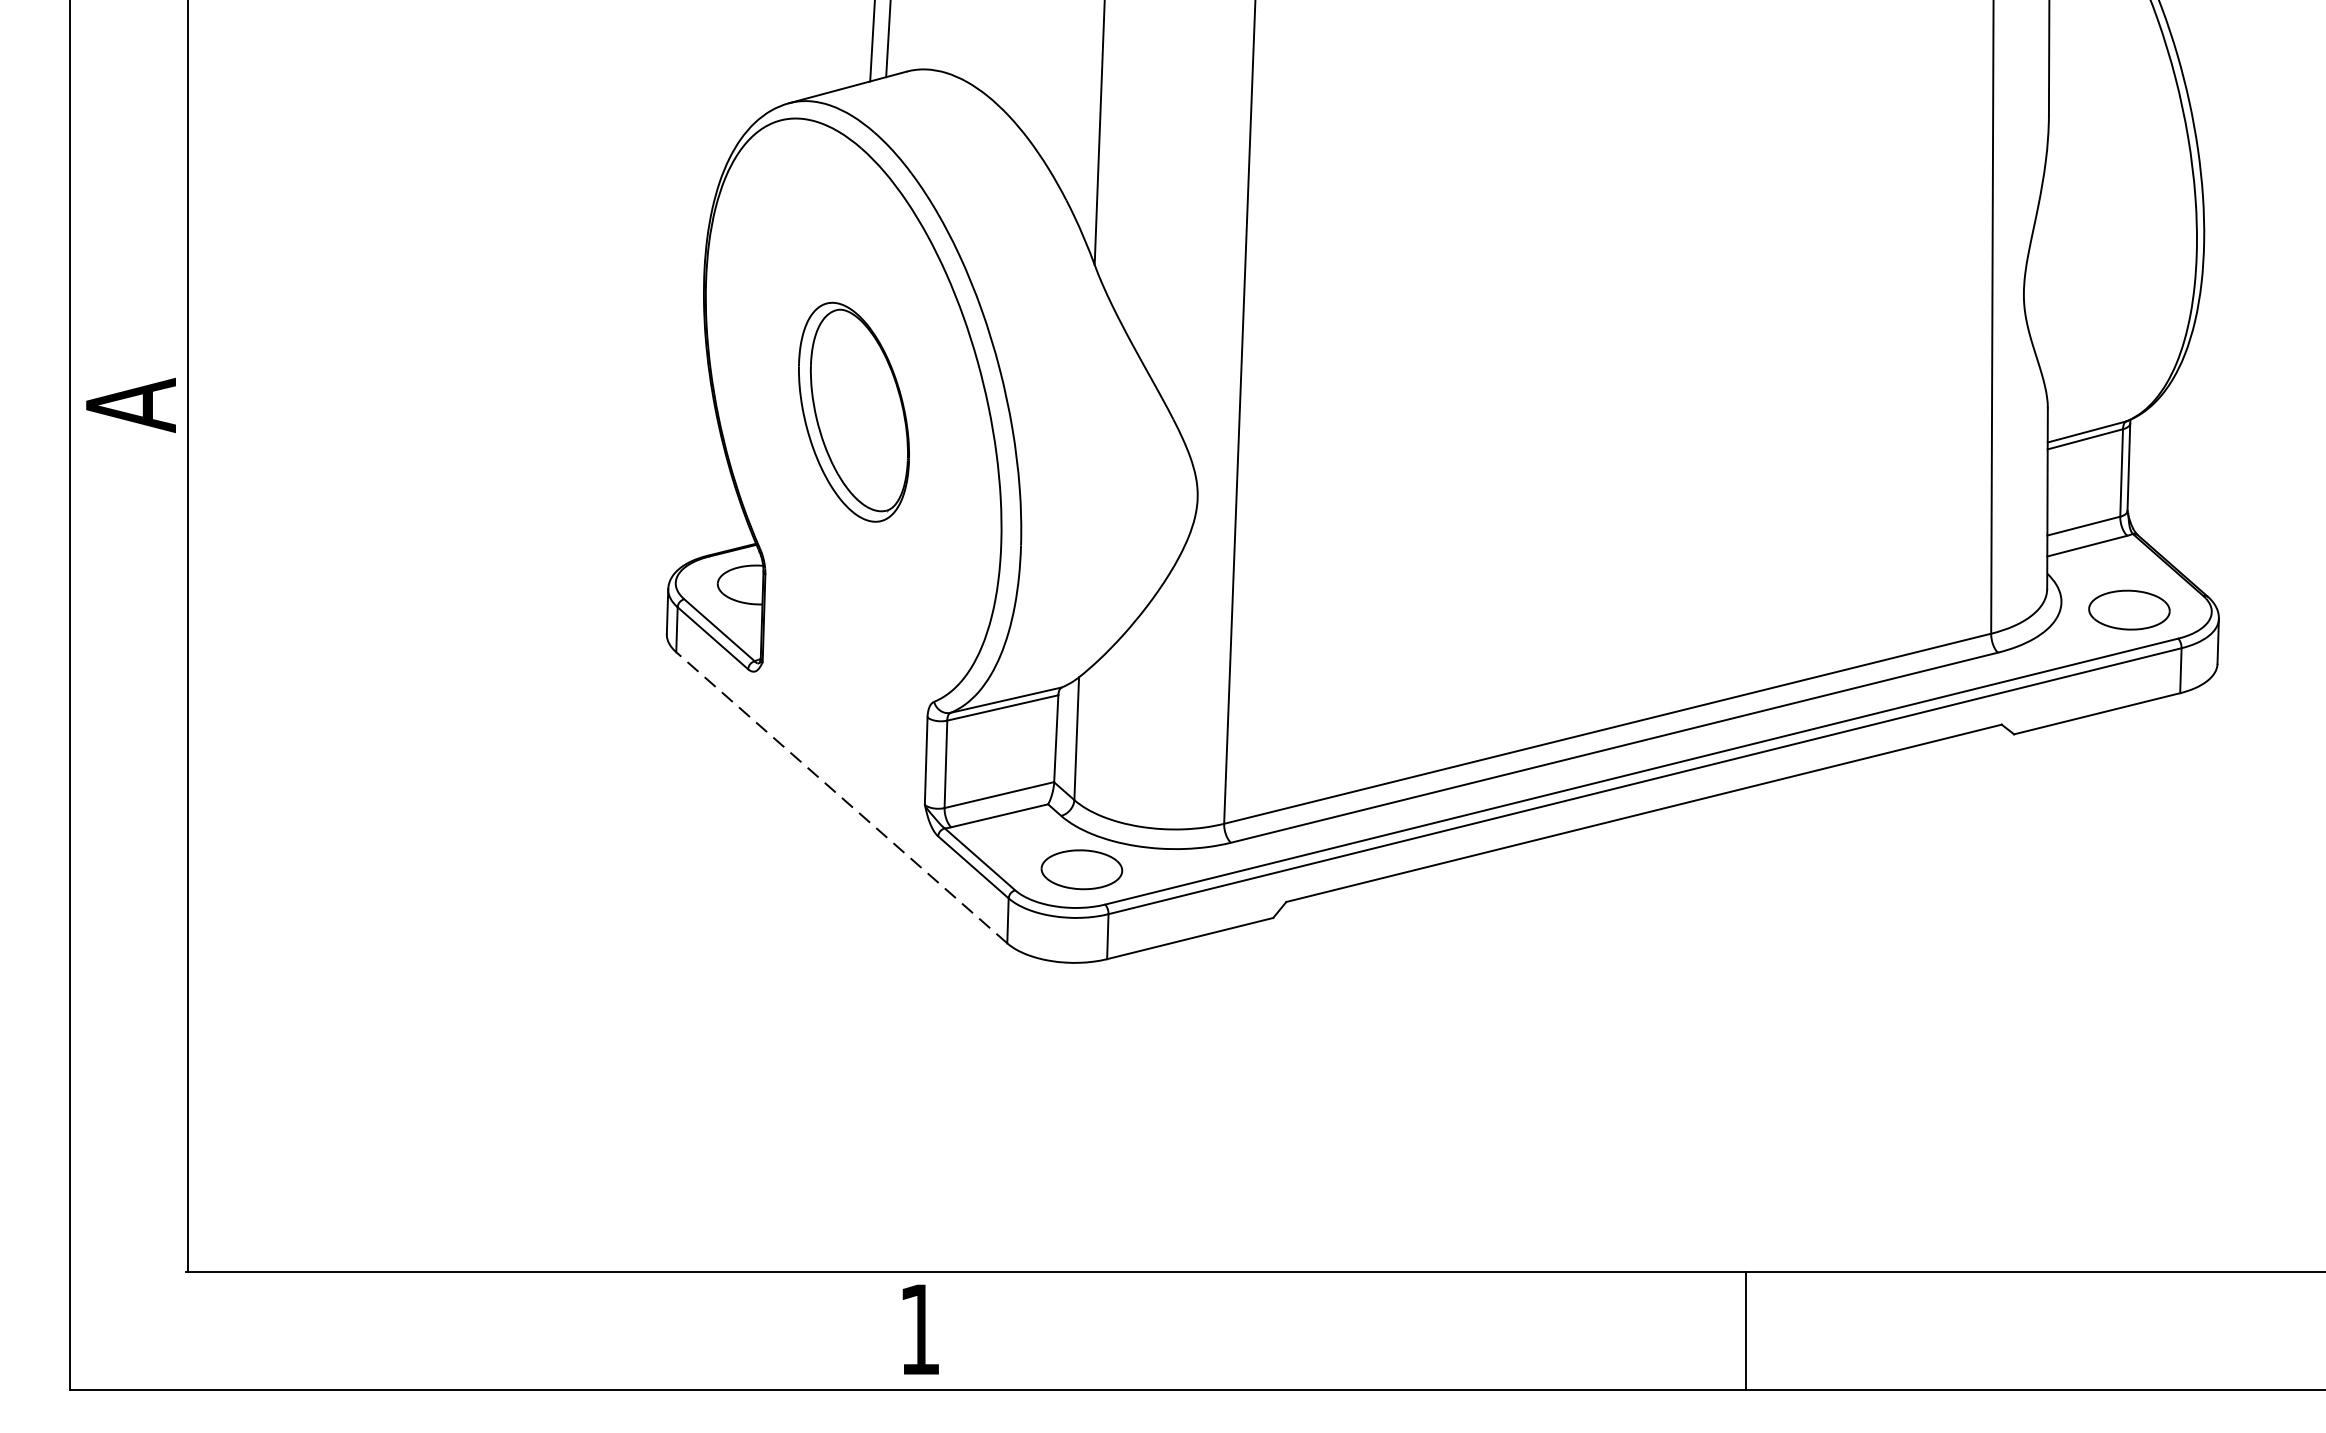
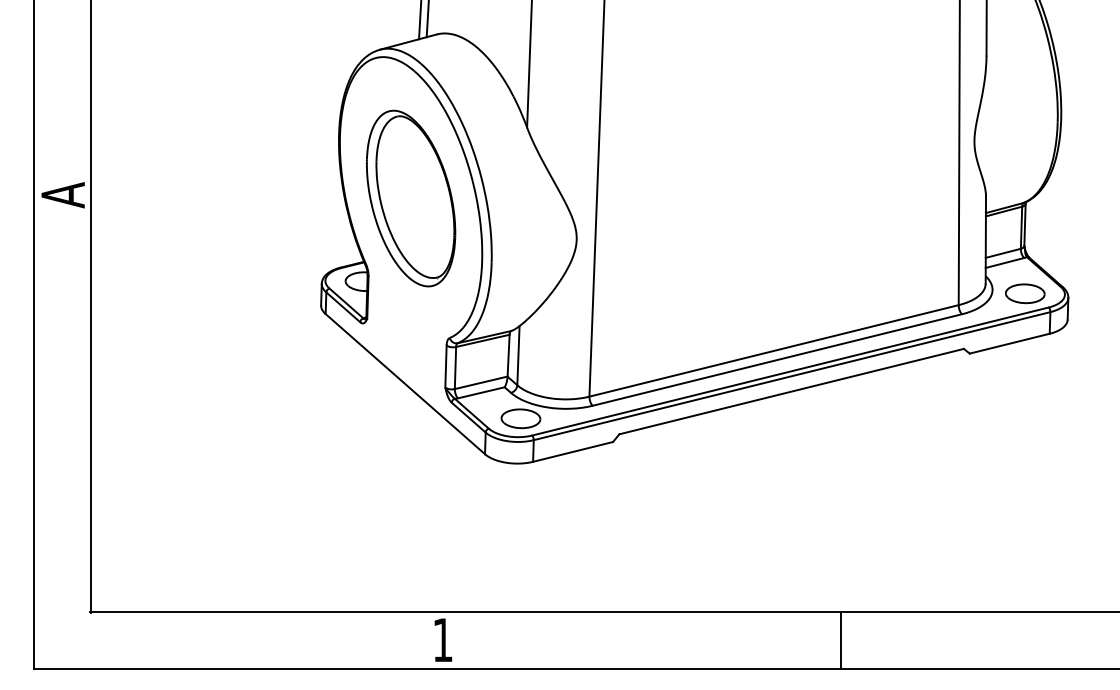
part: (854, 412) -> (411, 198), size x1.67
line: (840, 796) -> (404, 383), dashed -> solid

